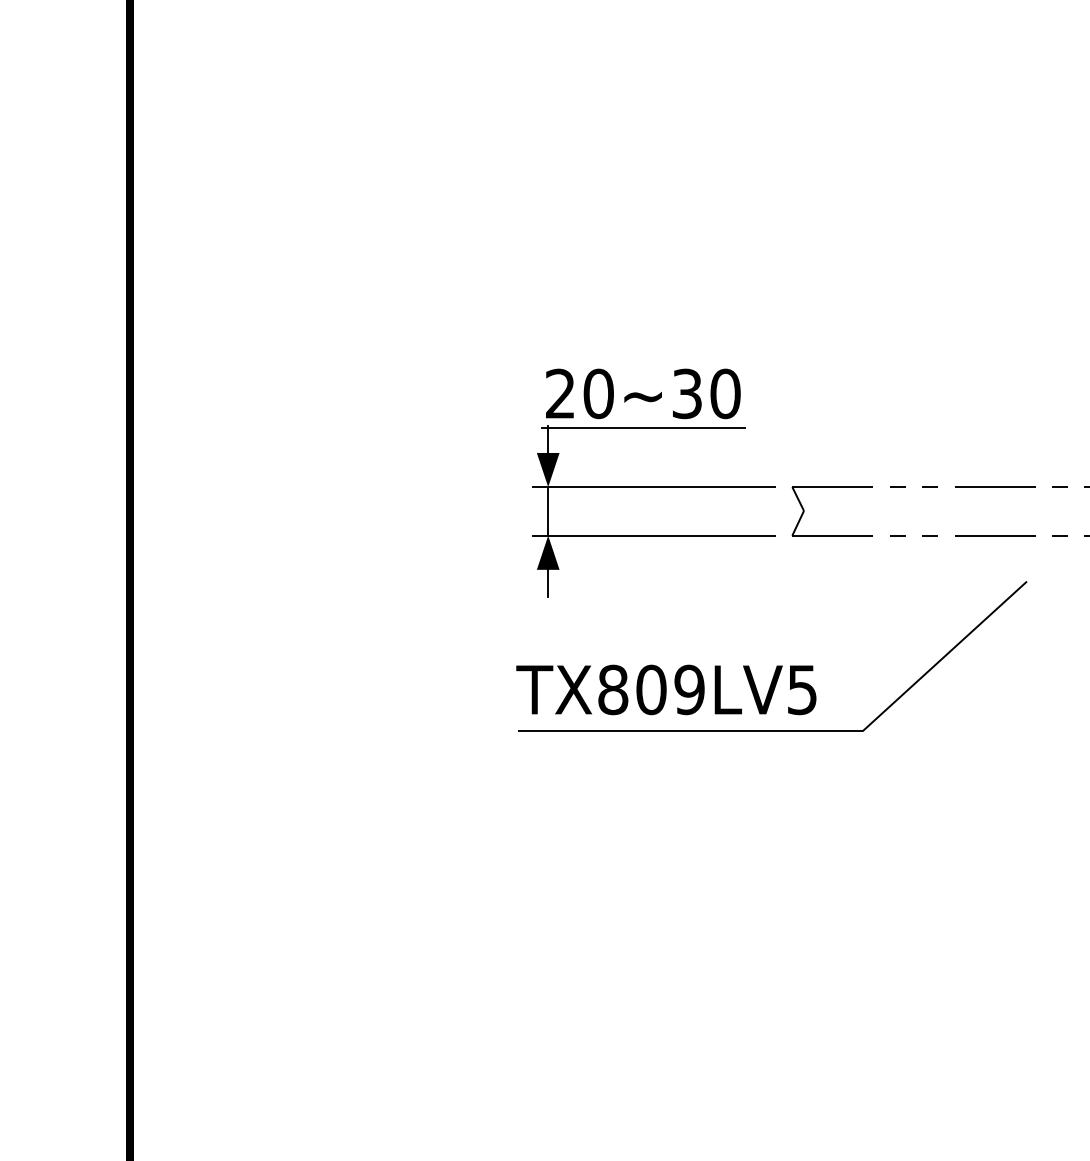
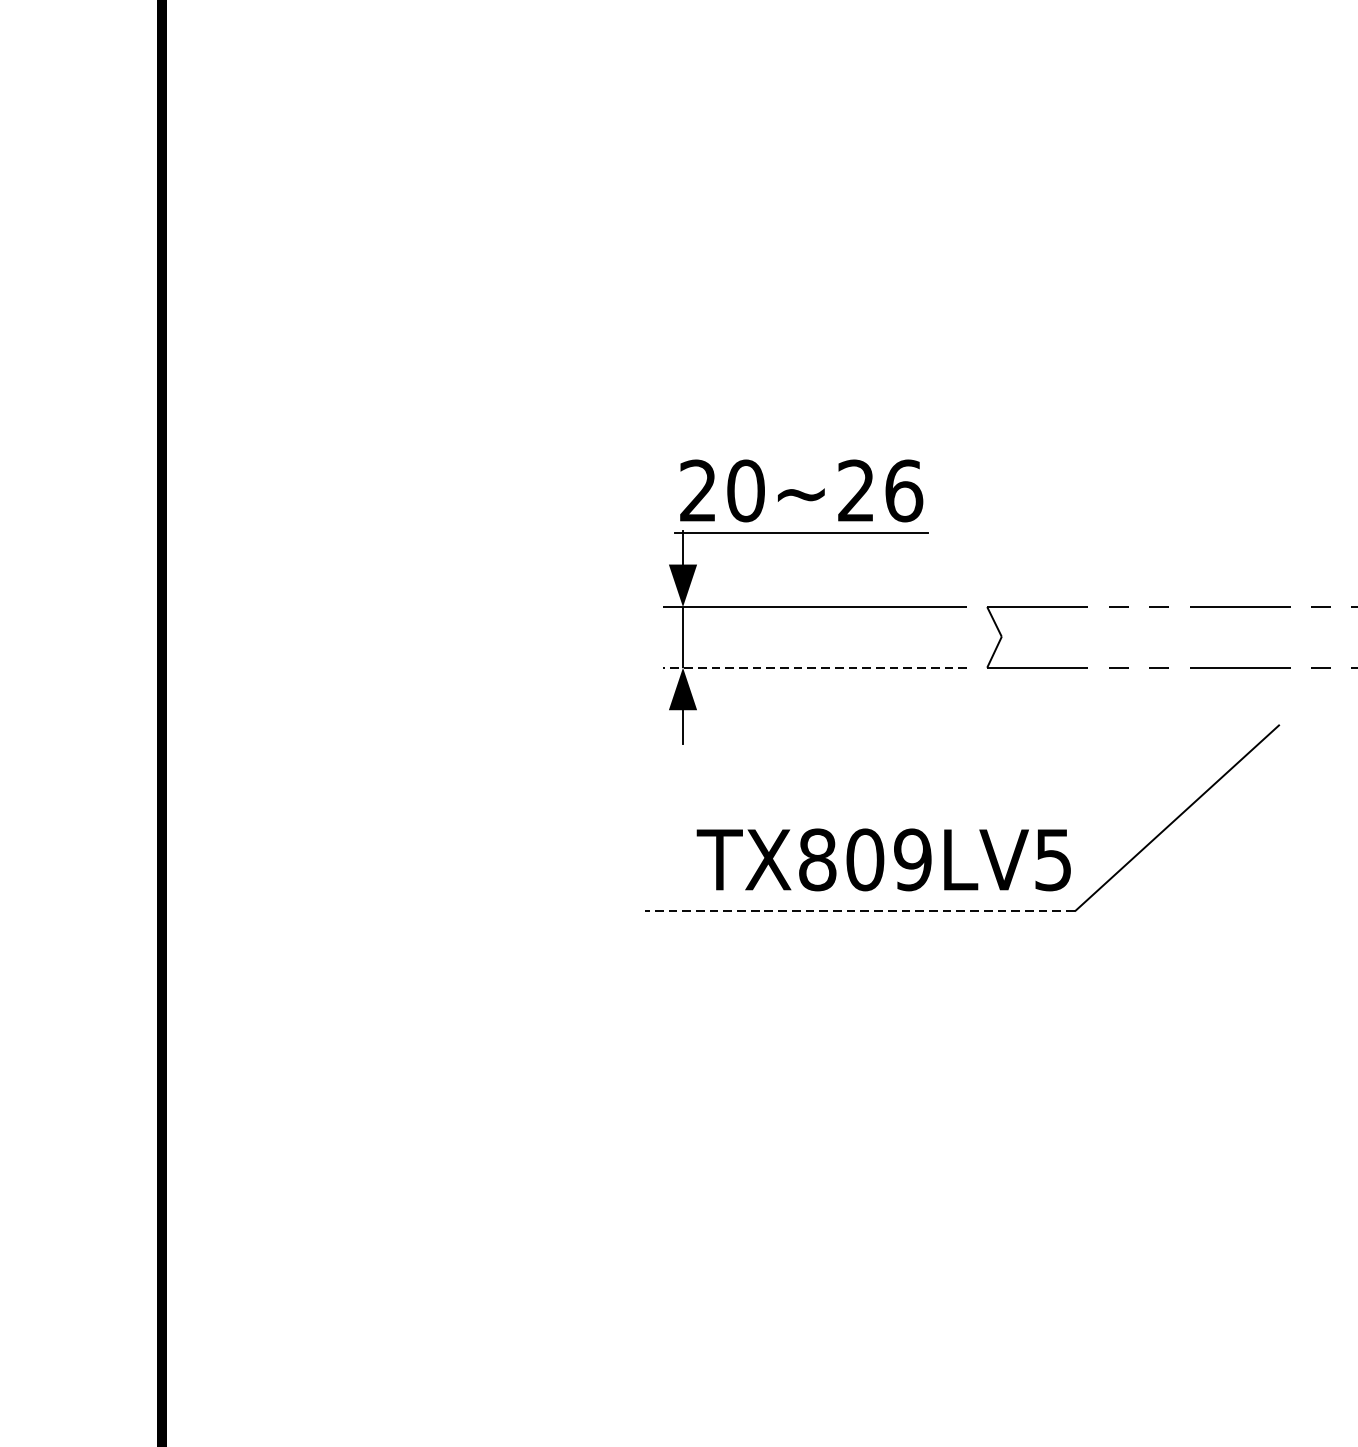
text: (706, 393) -> (880, 490), 20~30 -> 20~26
line: (653, 535) -> (814, 667), solid -> dashed
text: (666, 689) -> (884, 859), moved
line: (689, 731) -> (859, 911), solid -> dashed

